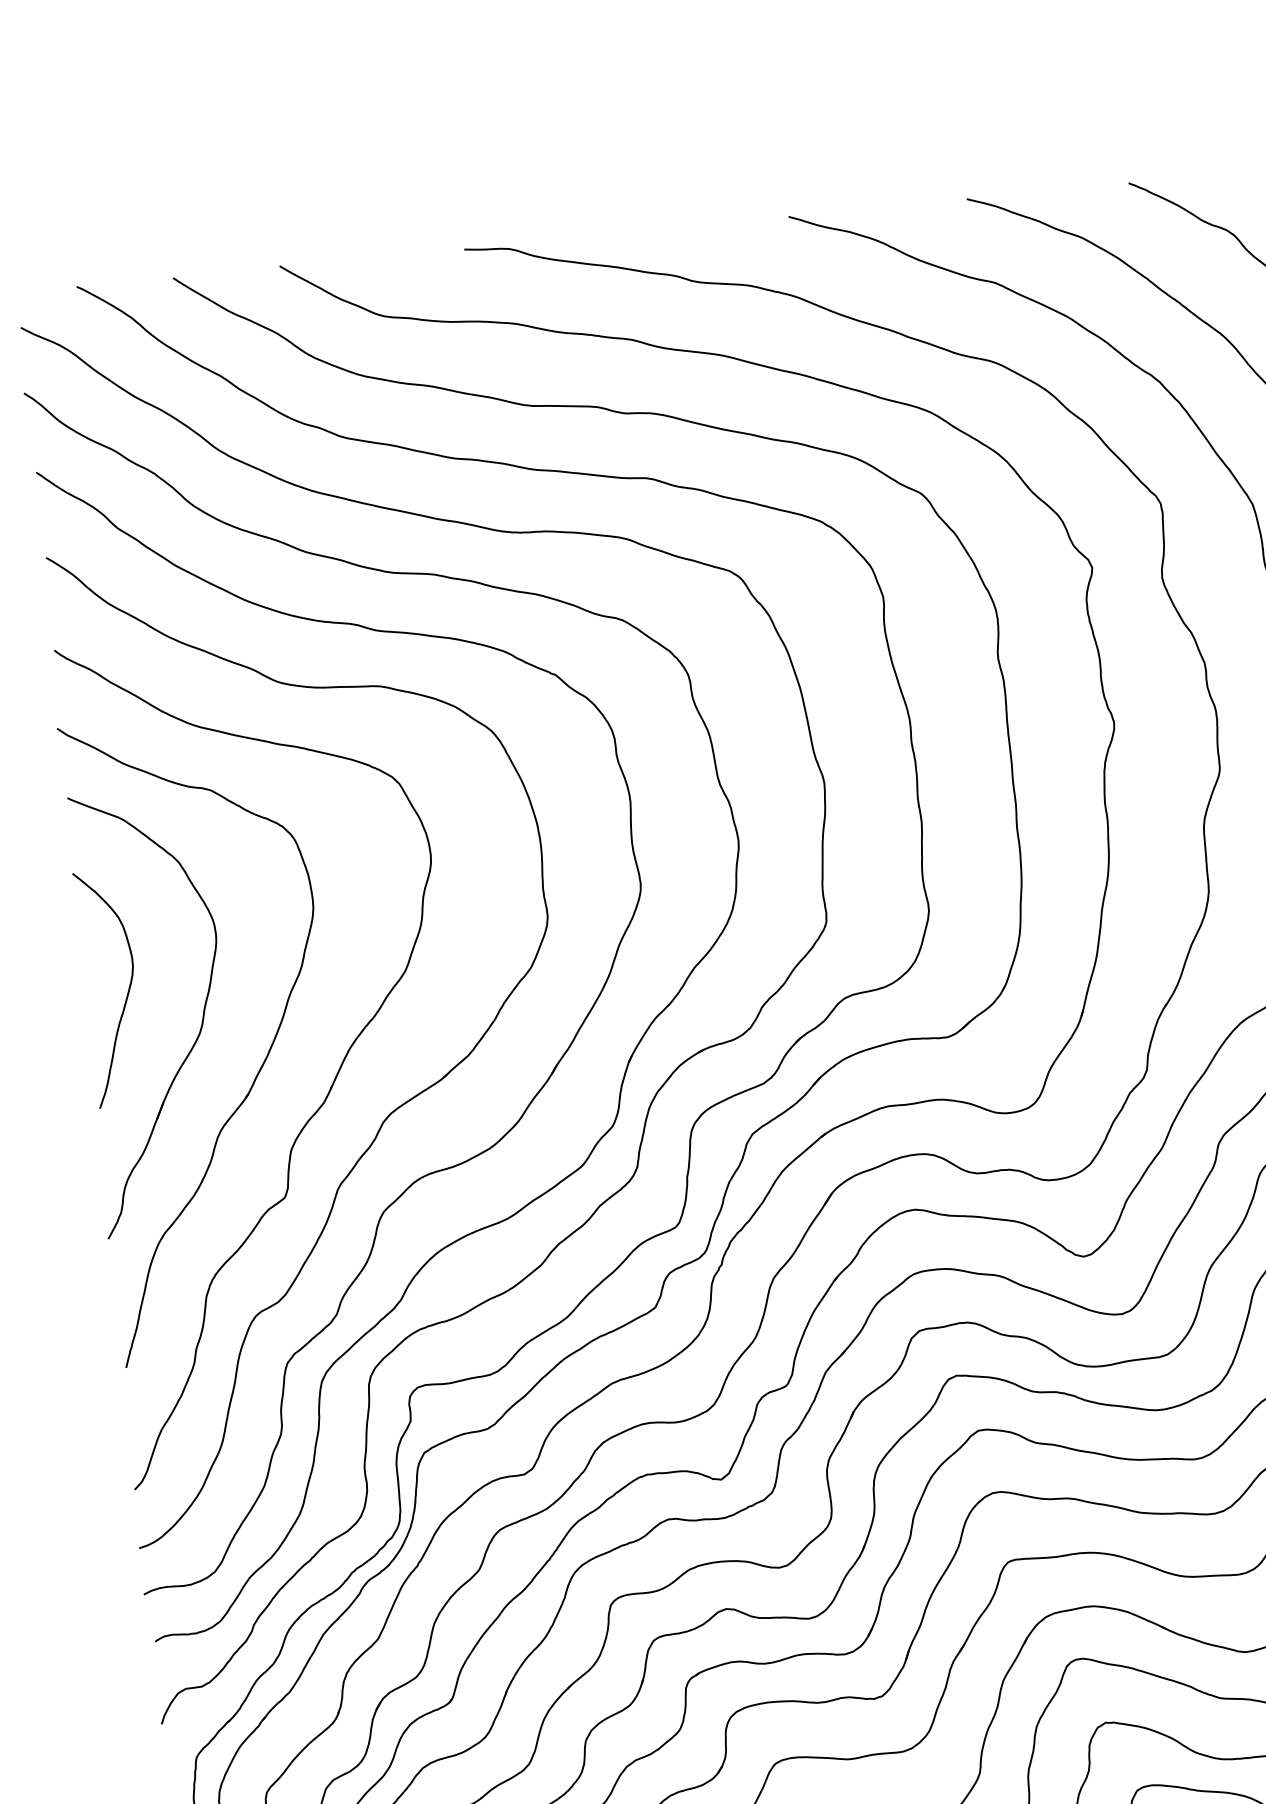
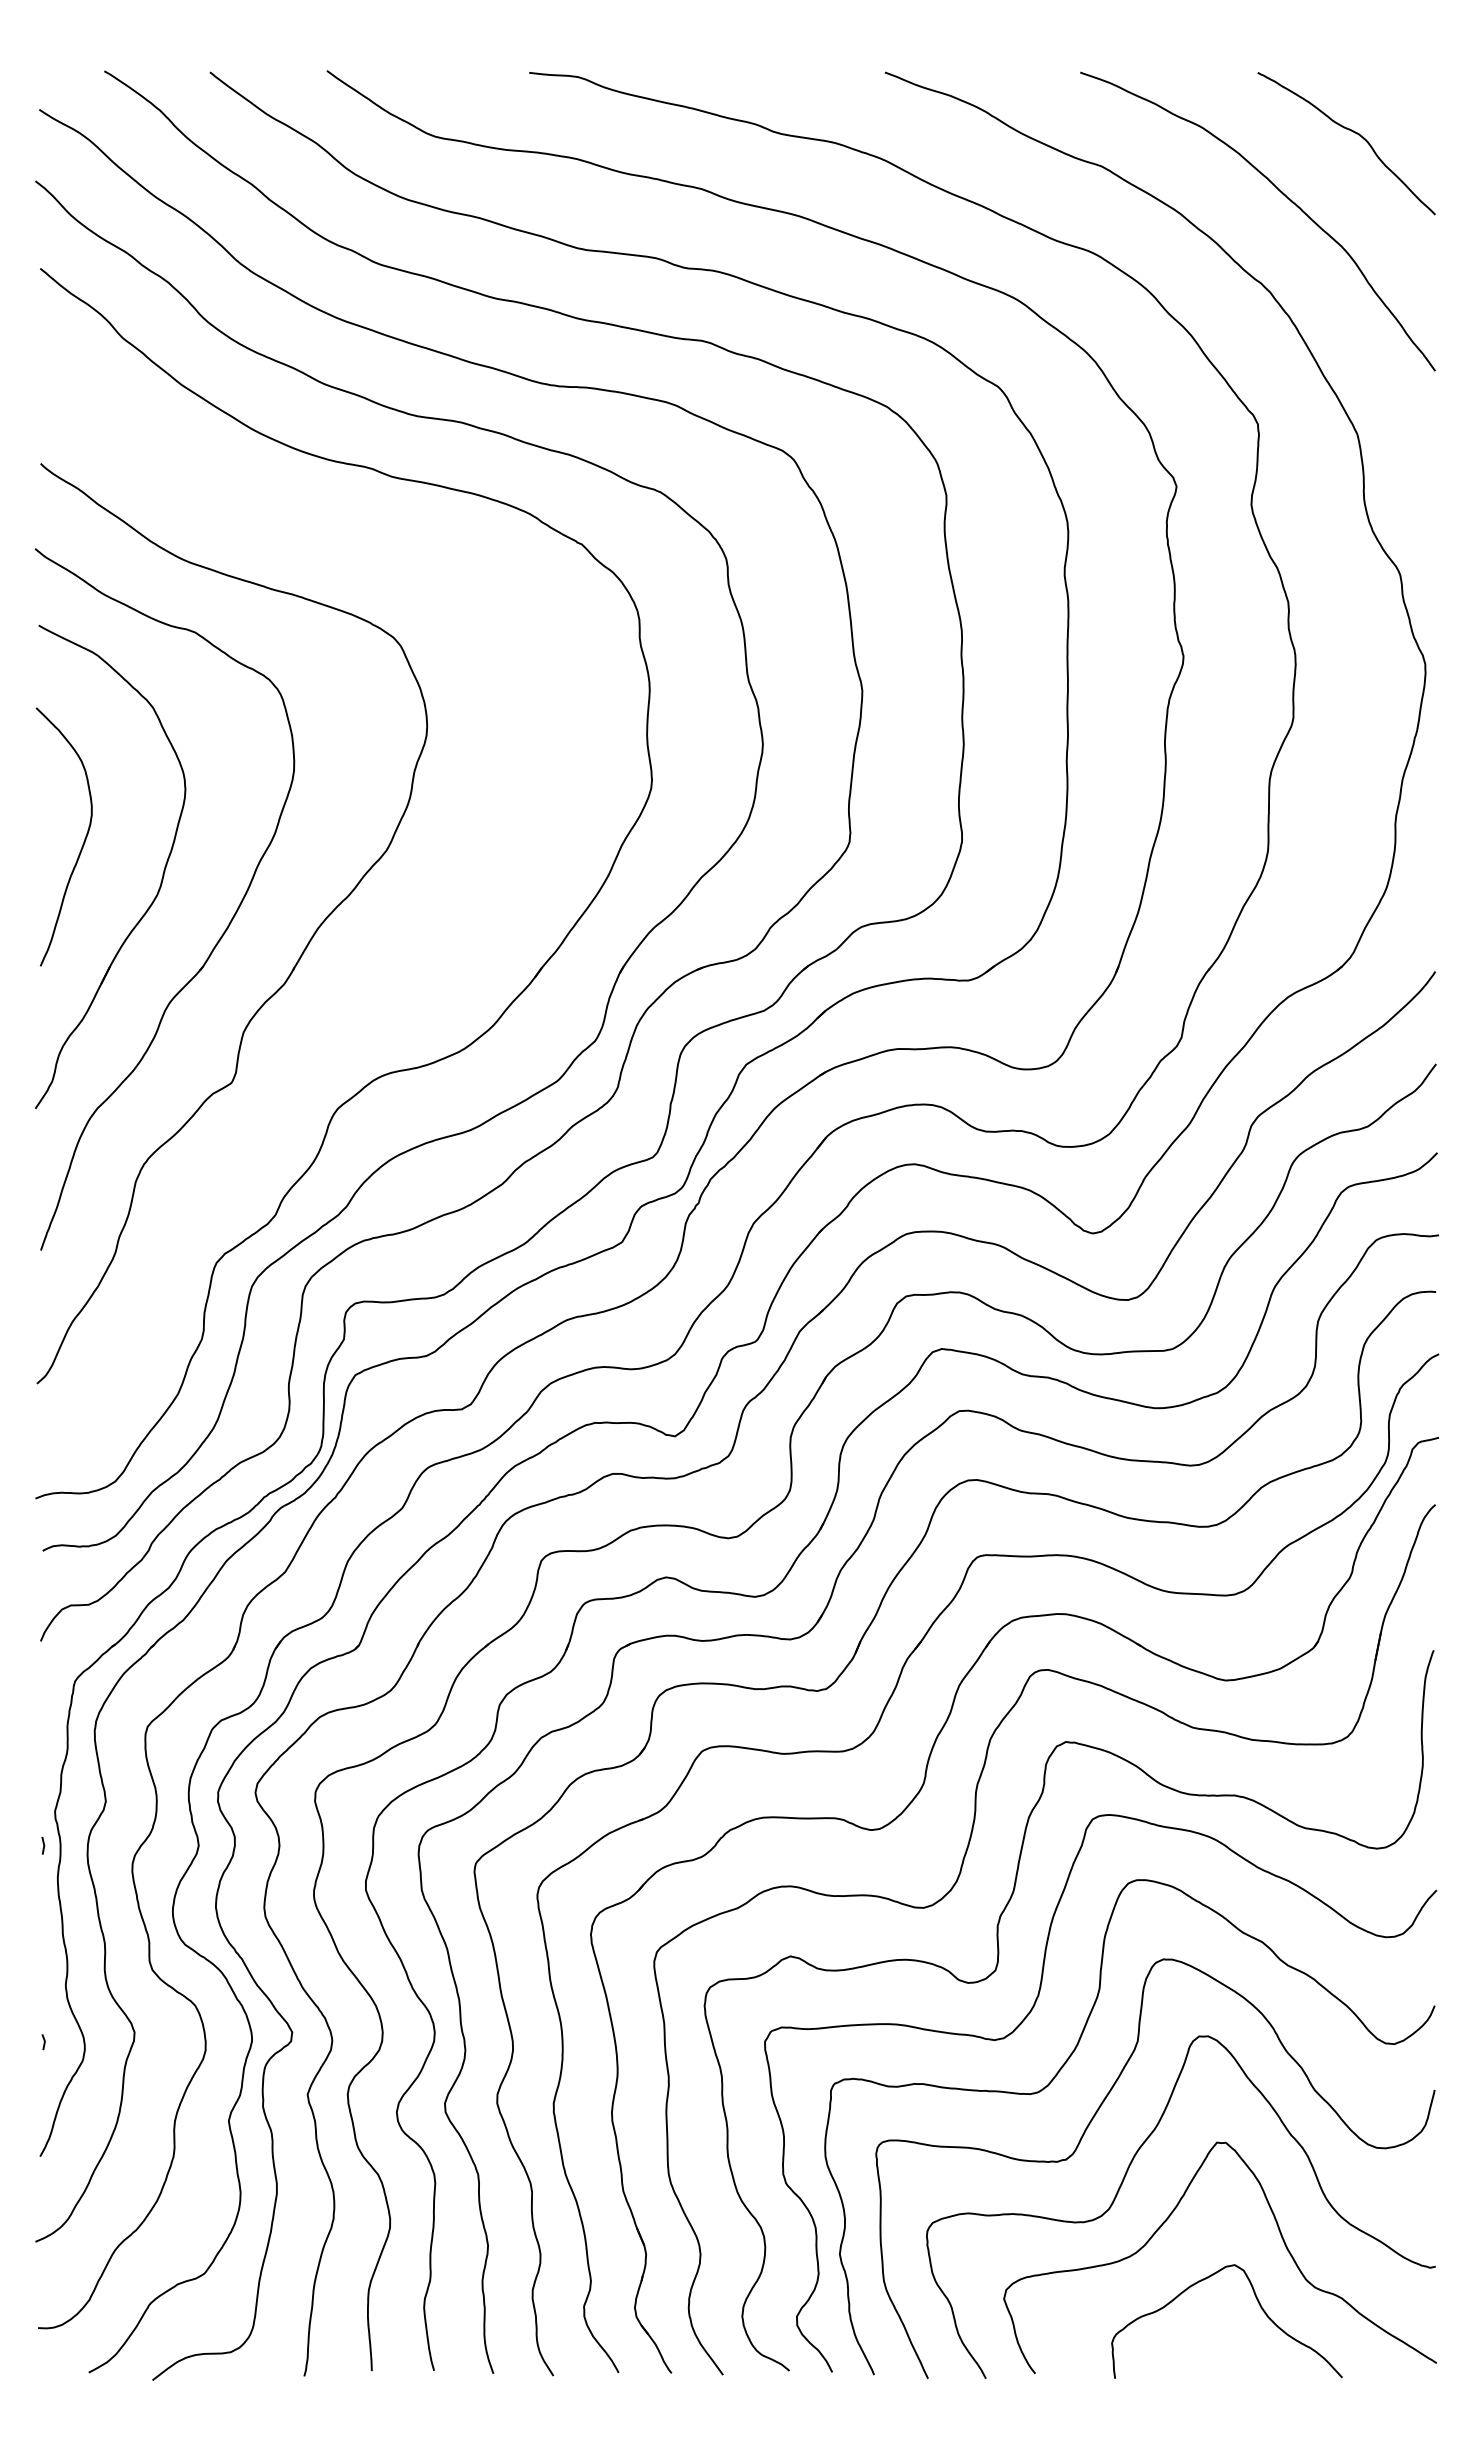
part: (391, 1112) -> (356, 1001), removed

